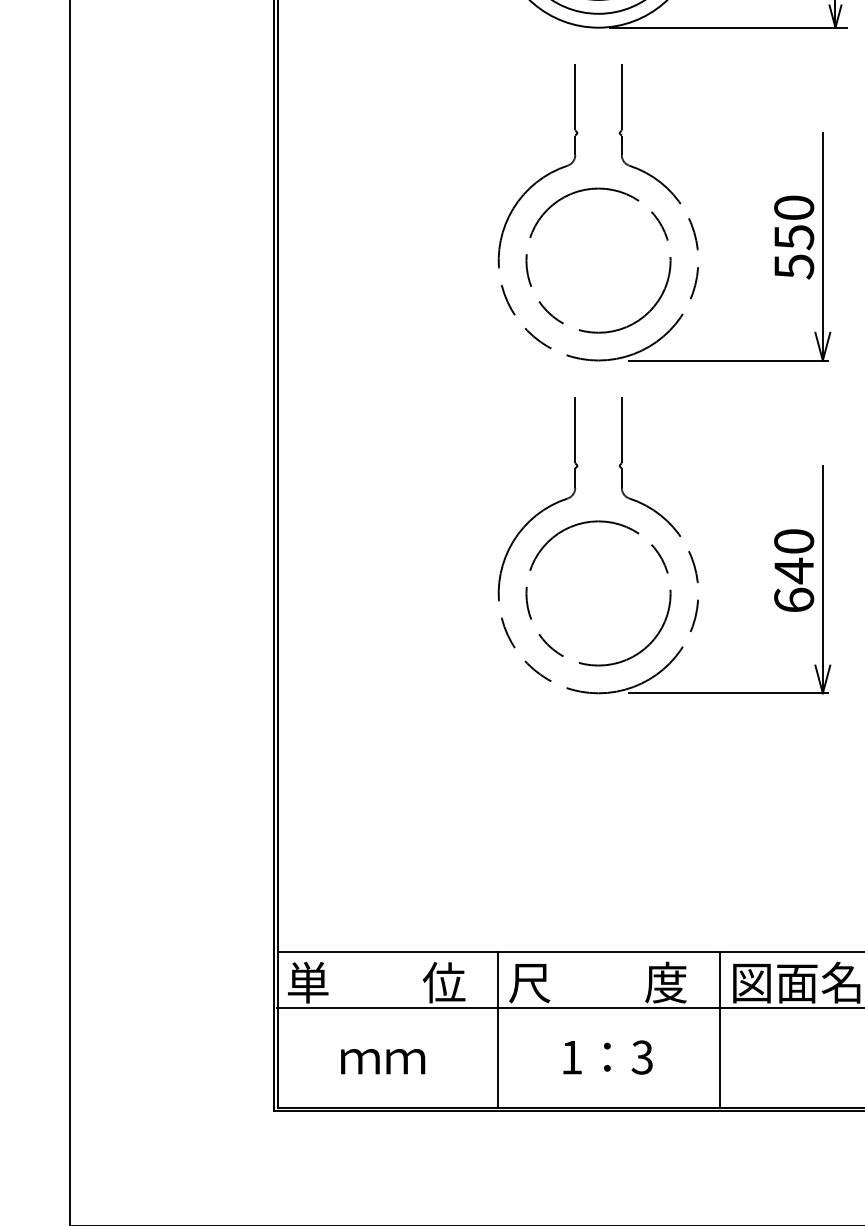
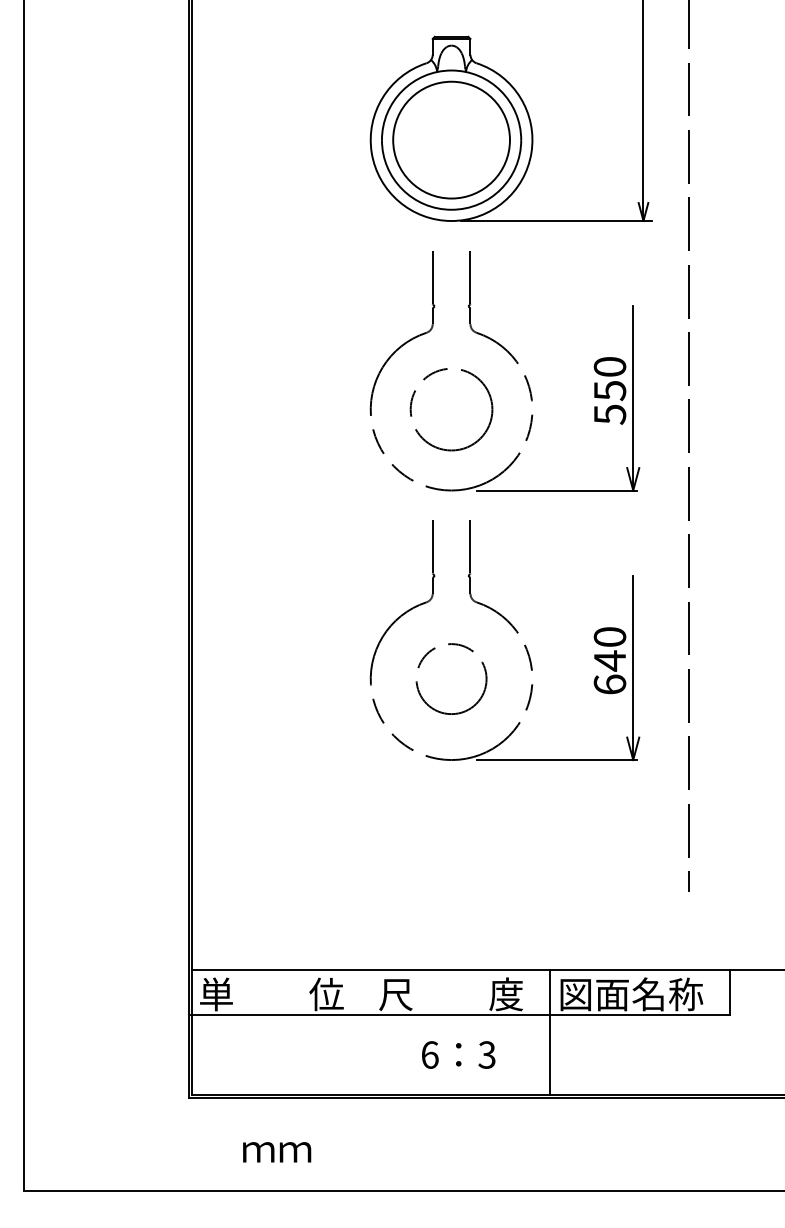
circle: (598, 260) -> (451, 409), size x0.7
circle: (598, 592) -> (451, 678), size x0.6
line: (498, 1029) -> (370, 1032), removed
text: (572, 1056) -> (430, 1054), 1 -> 6
text: (383, 1061) -> (277, 1152), moved

